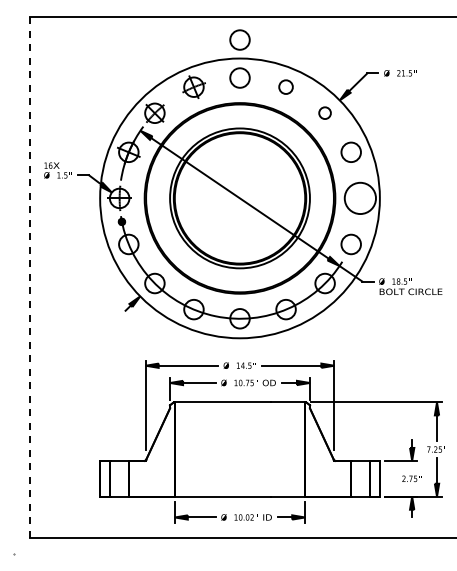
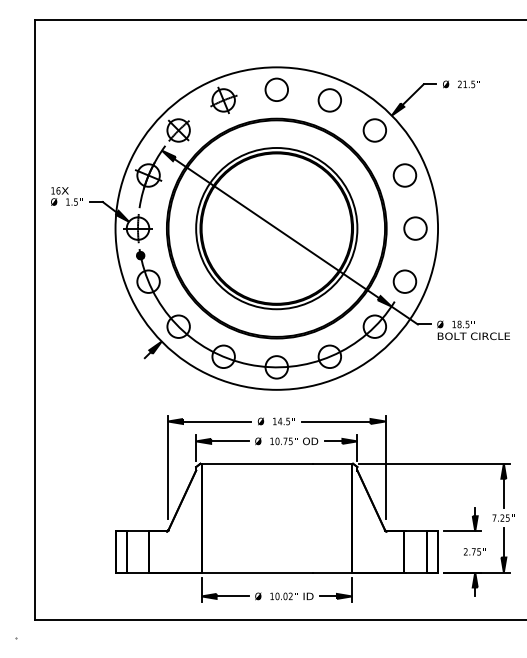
circle: (239, 39) -> (276, 45), removed
circle: (285, 86) -> (329, 99), size x1.43
circle: (324, 112) -> (374, 129), size x1.67
circle: (360, 198) -> (415, 228), size x0.62
line: (29, 276) -> (34, 318), dashed -> solid

